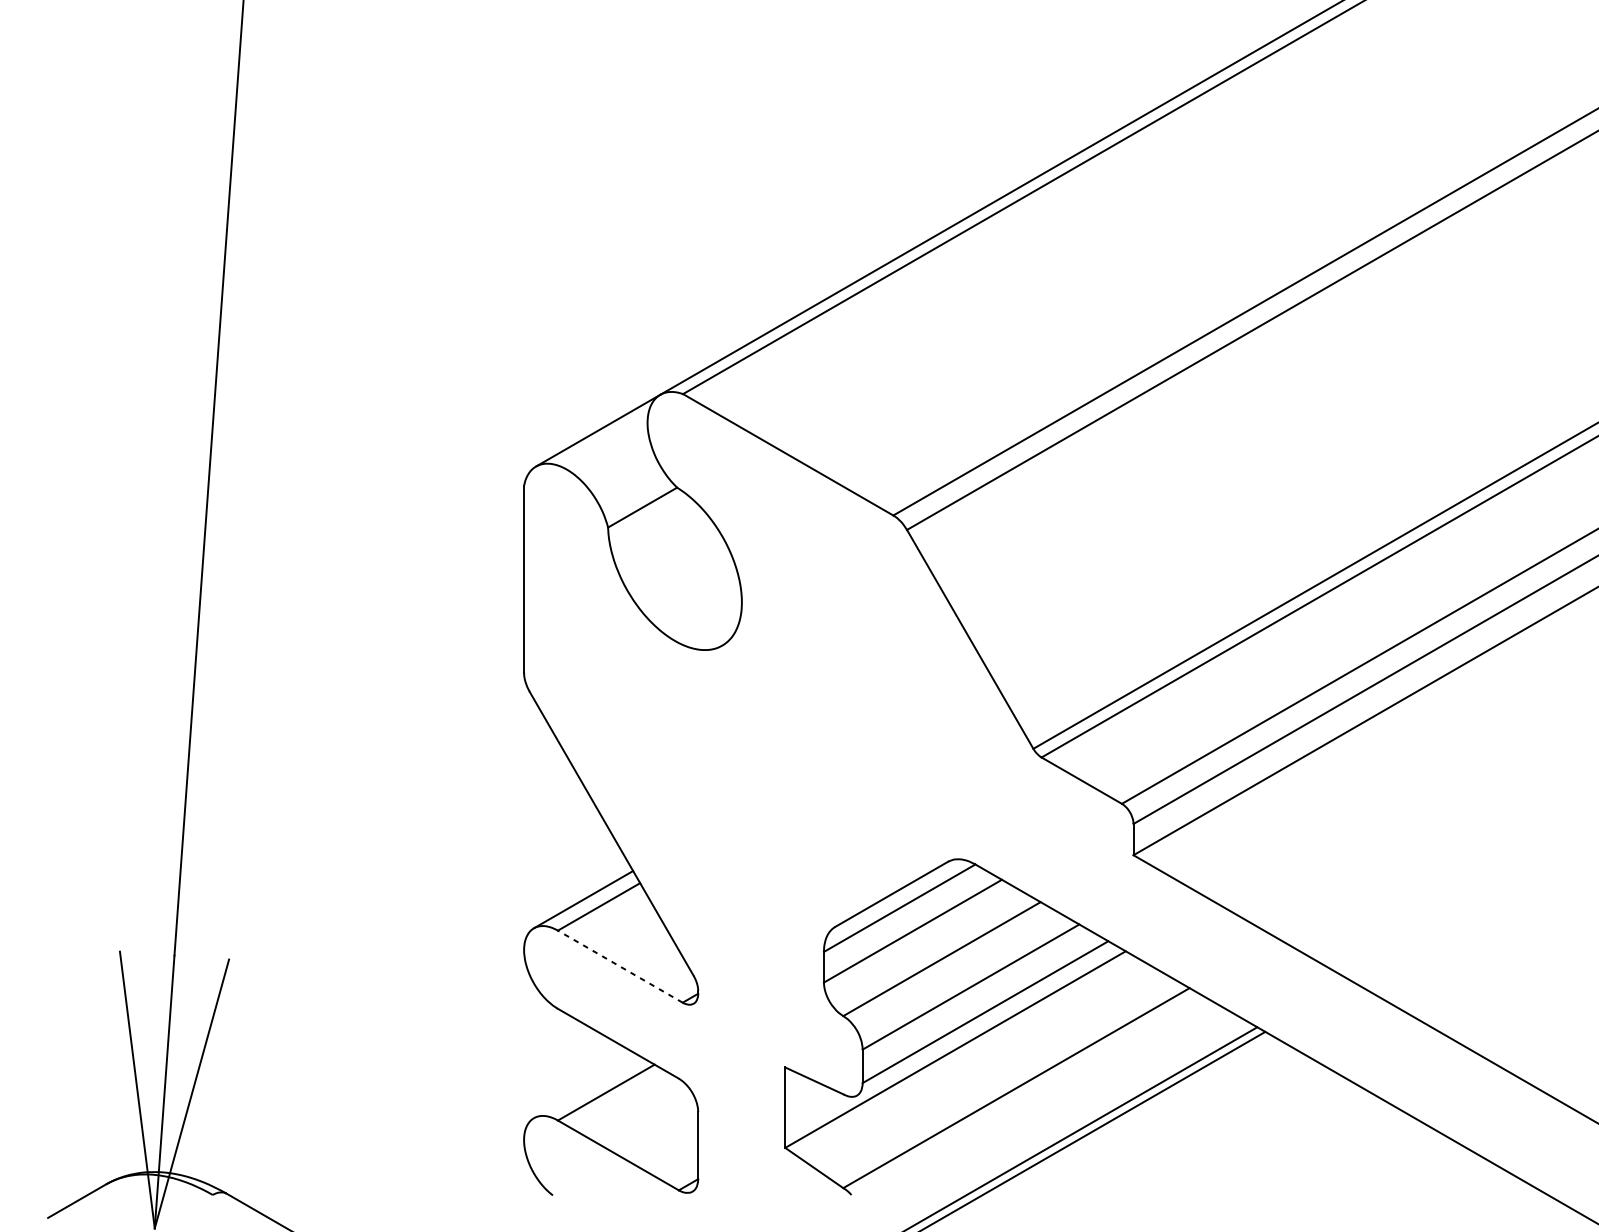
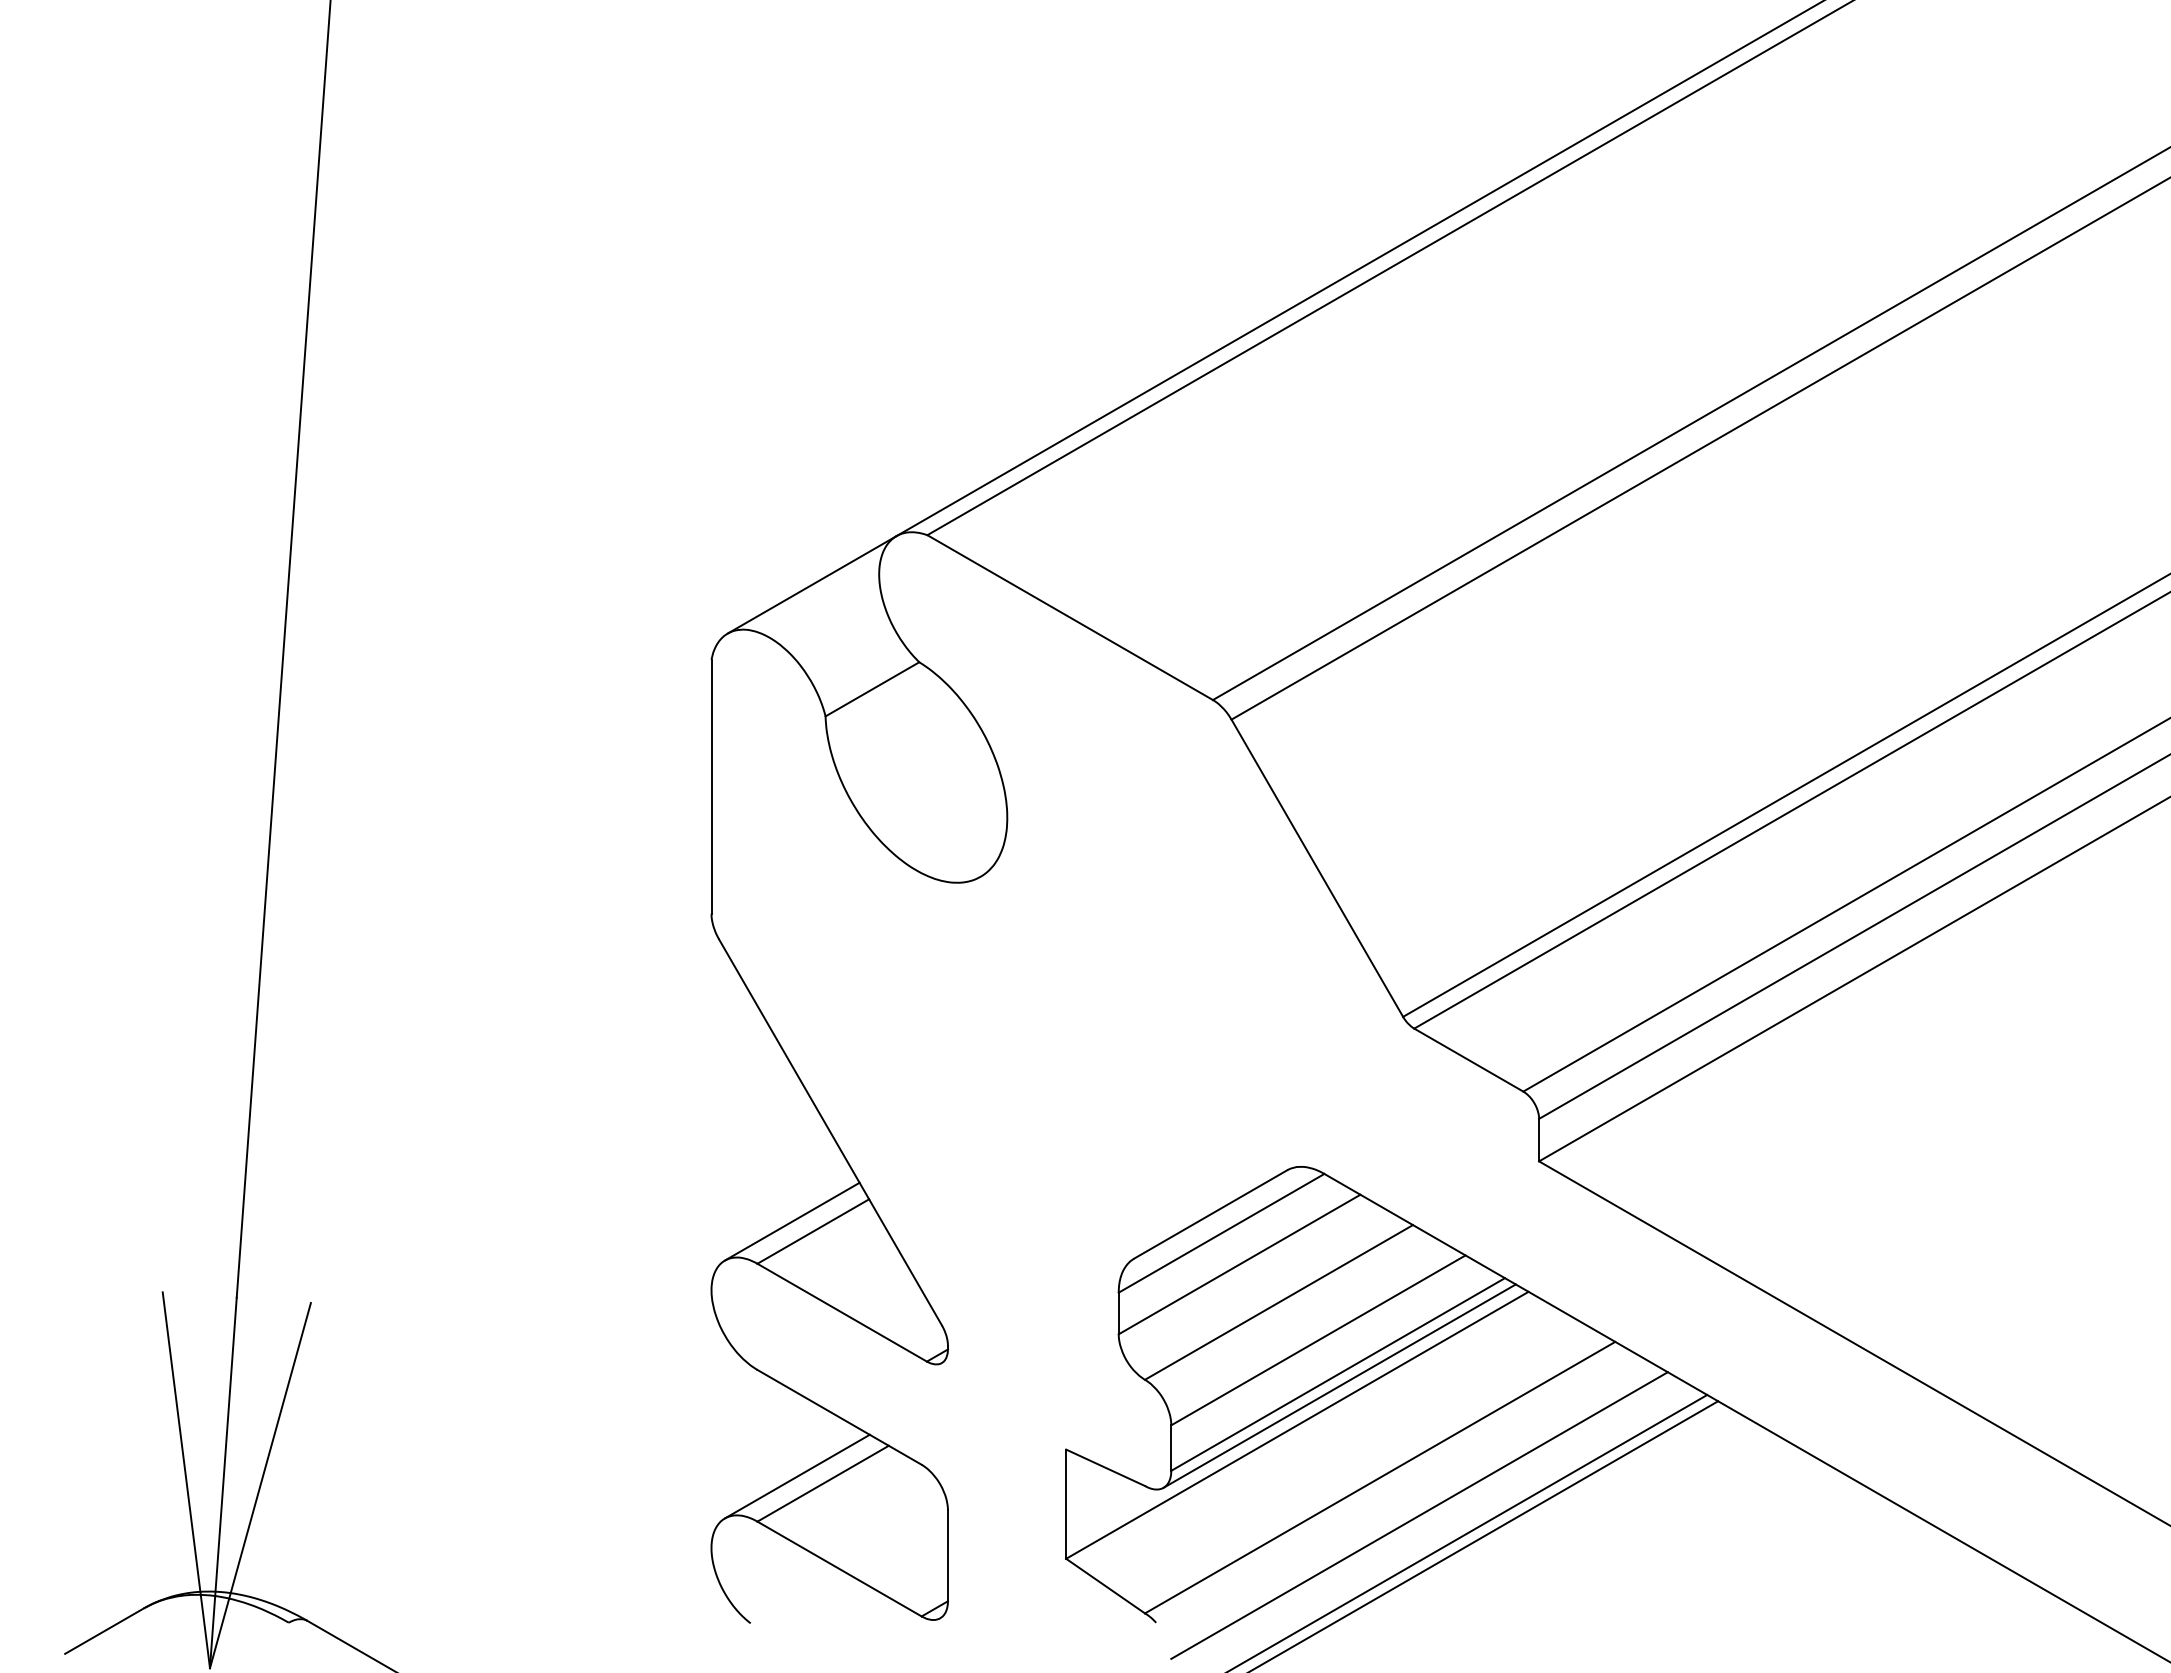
line: (620, 966) -> (842, 1312), dashed -> solid
line: (986, 1020) -> (1339, 1385), added
line: (586, 1087) -> (796, 1476), added
line: (1045, 1116) -> (1419, 1515), added

